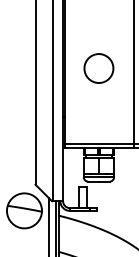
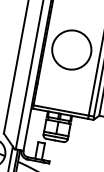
circle: (98, 68) -> (71, 49), size x1.67

